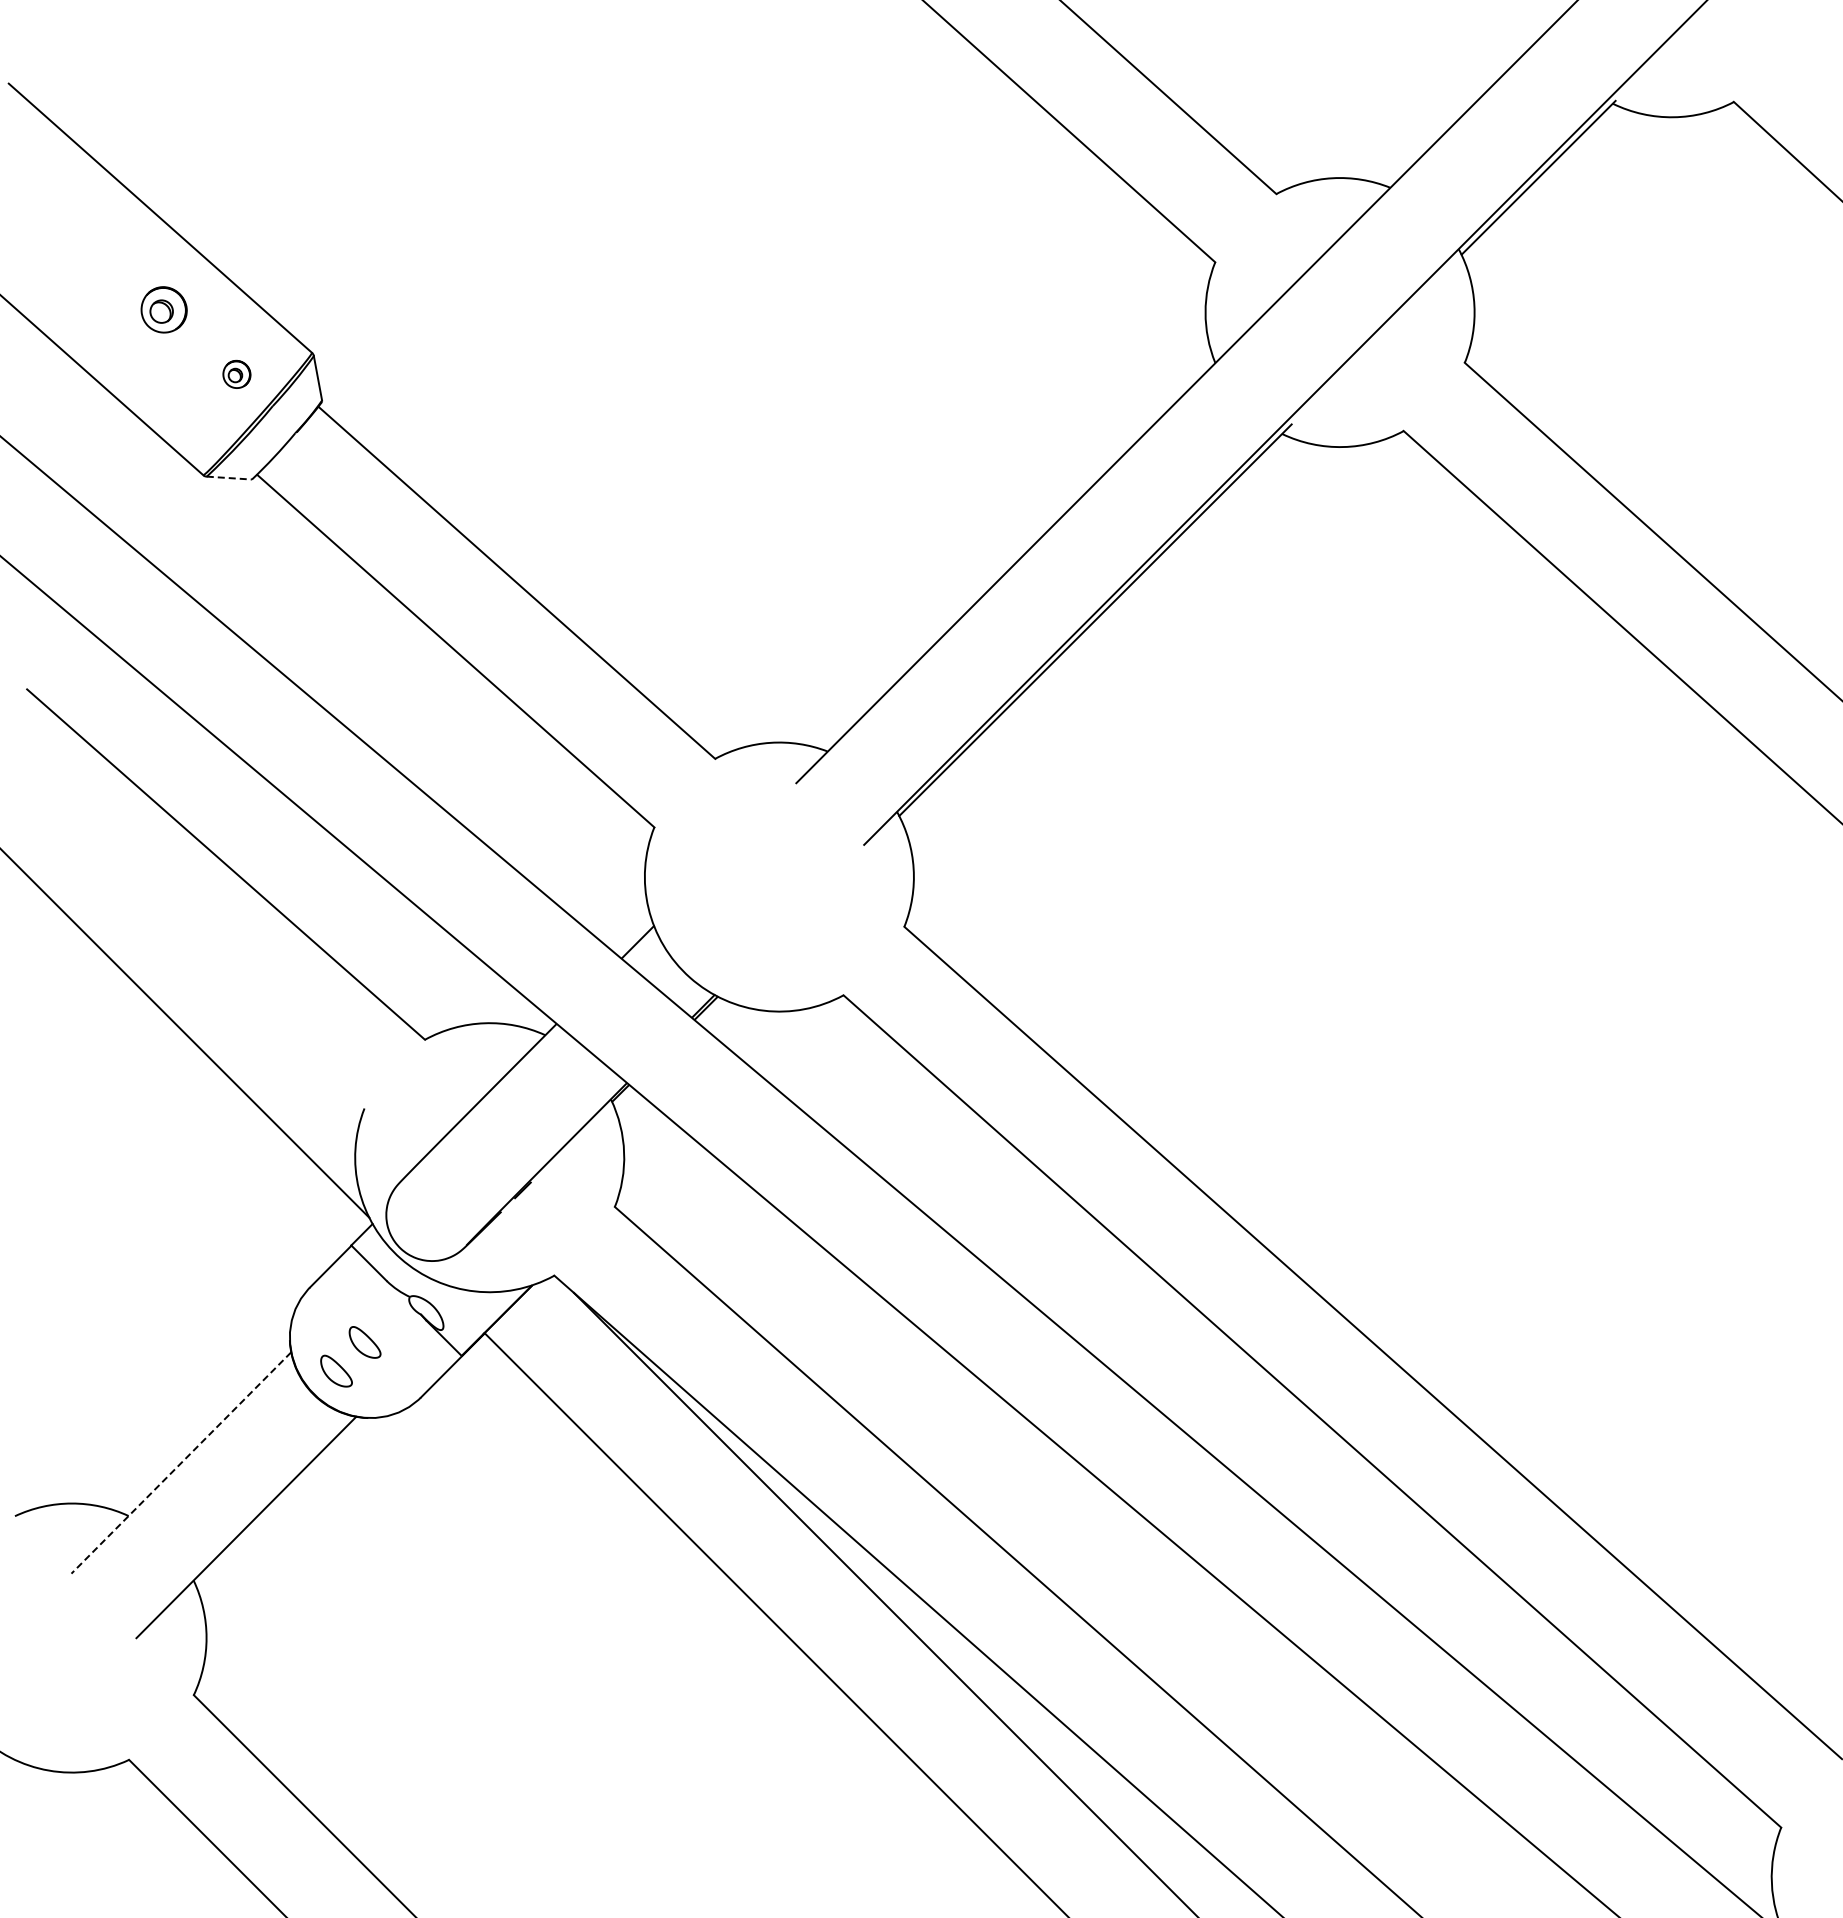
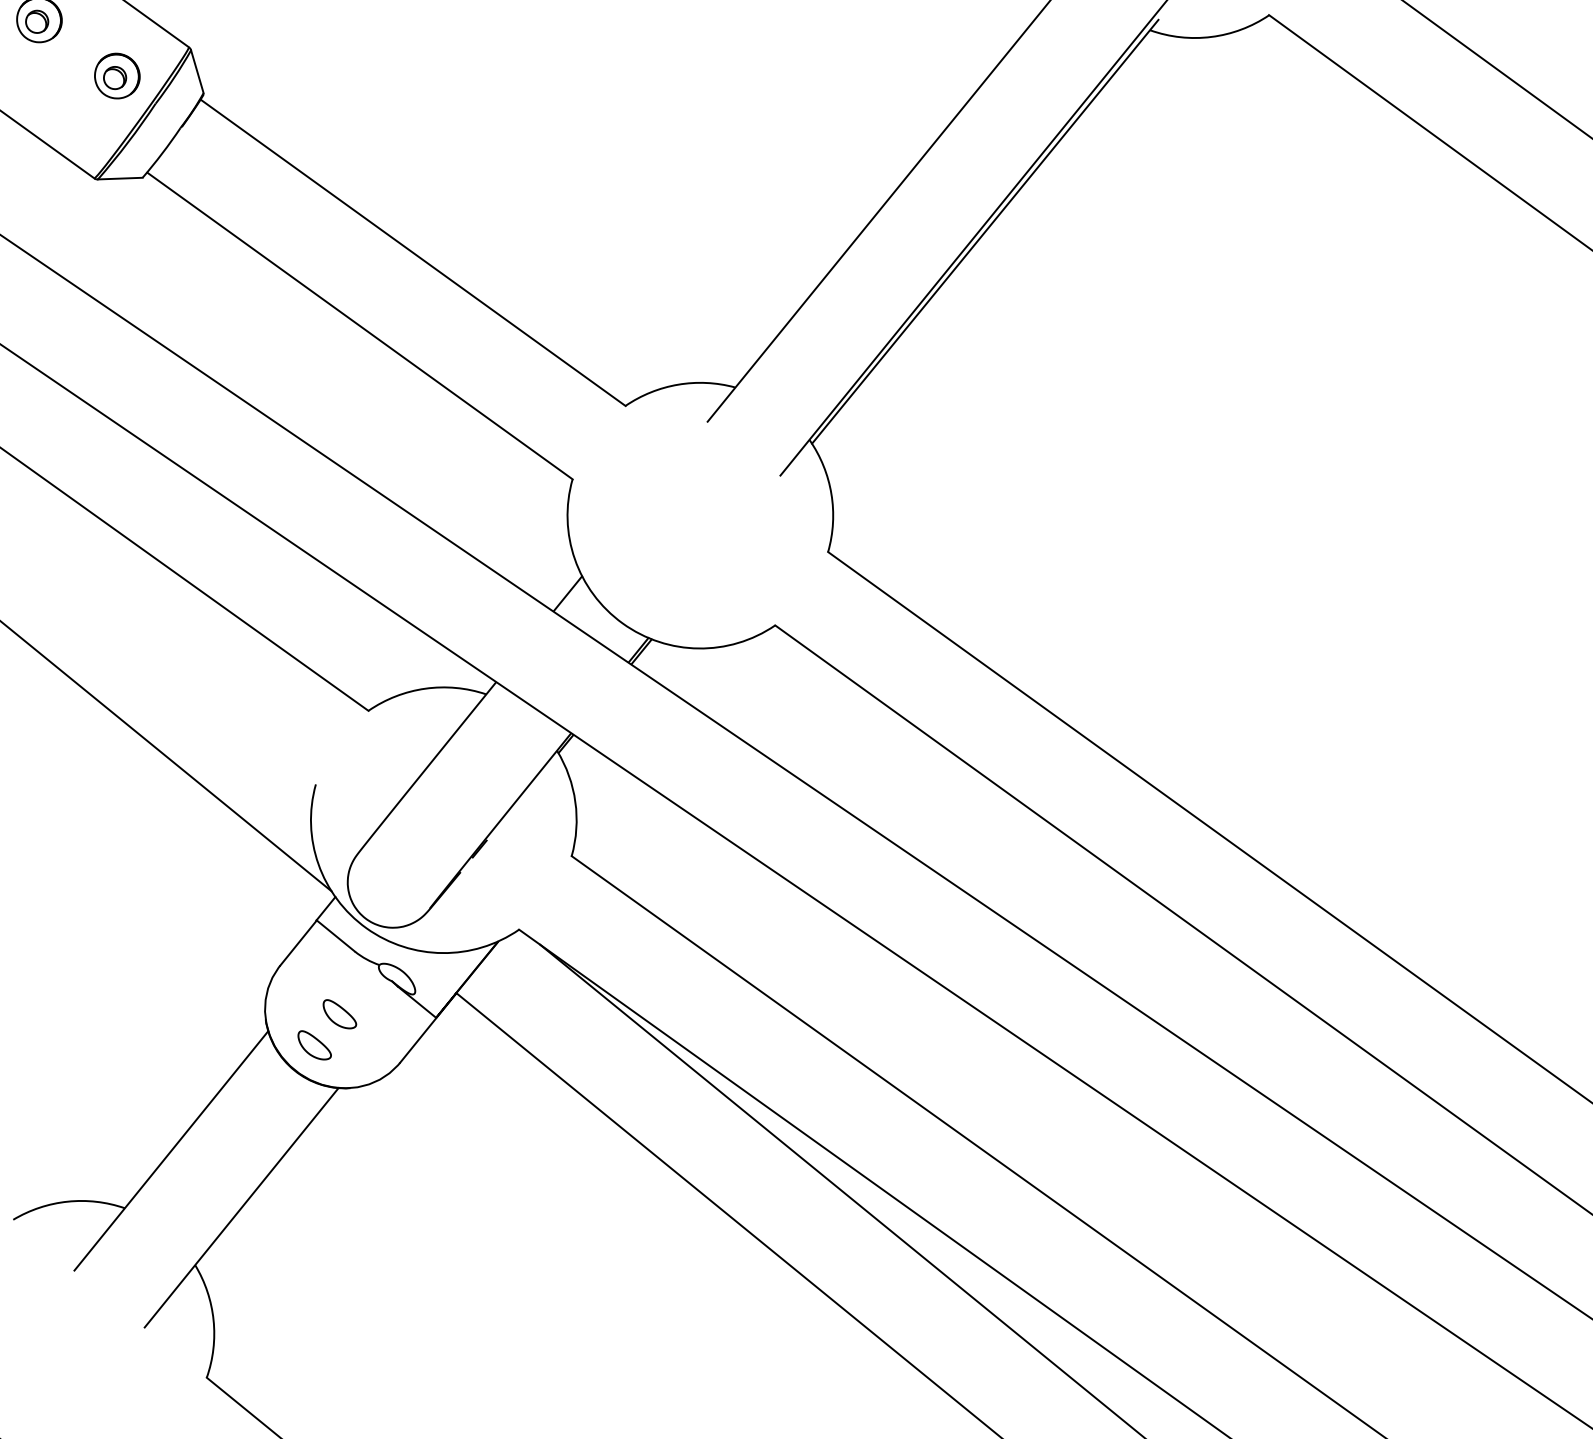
part: (236, 374) -> (116, 76), size x1.67
line: (229, 478) -> (120, 178), dashed -> solid
line: (181, 1463) -> (171, 1151), dashed -> solid

